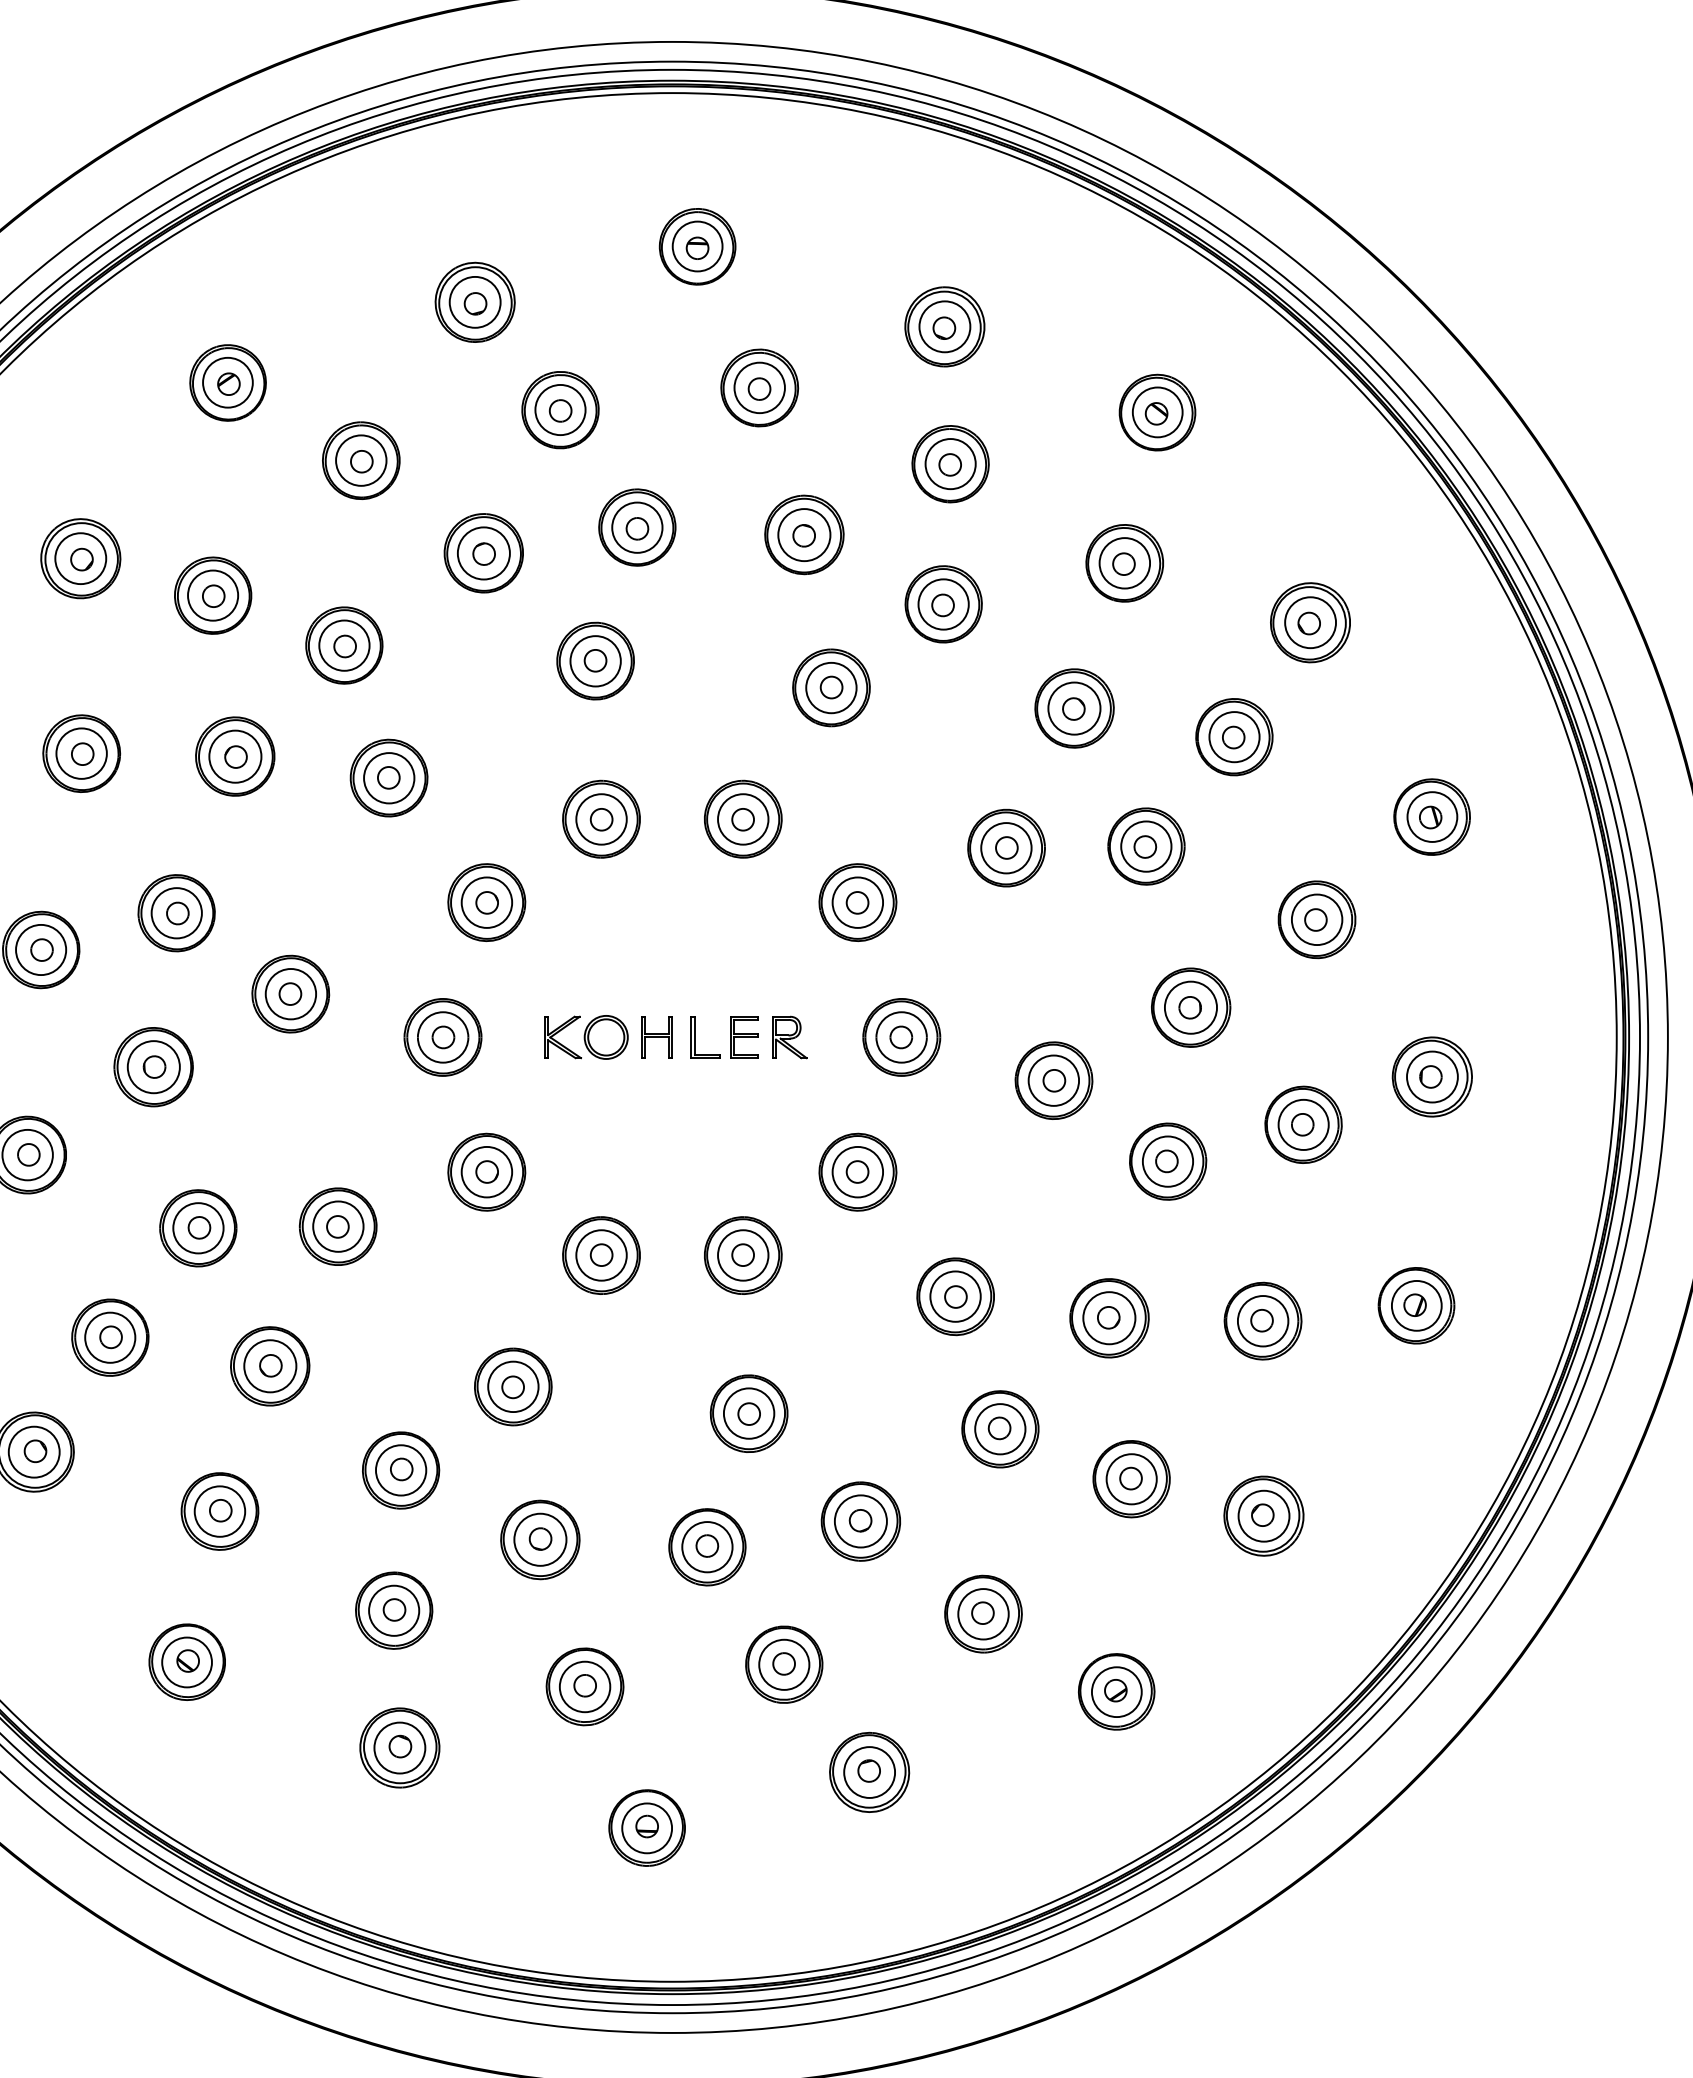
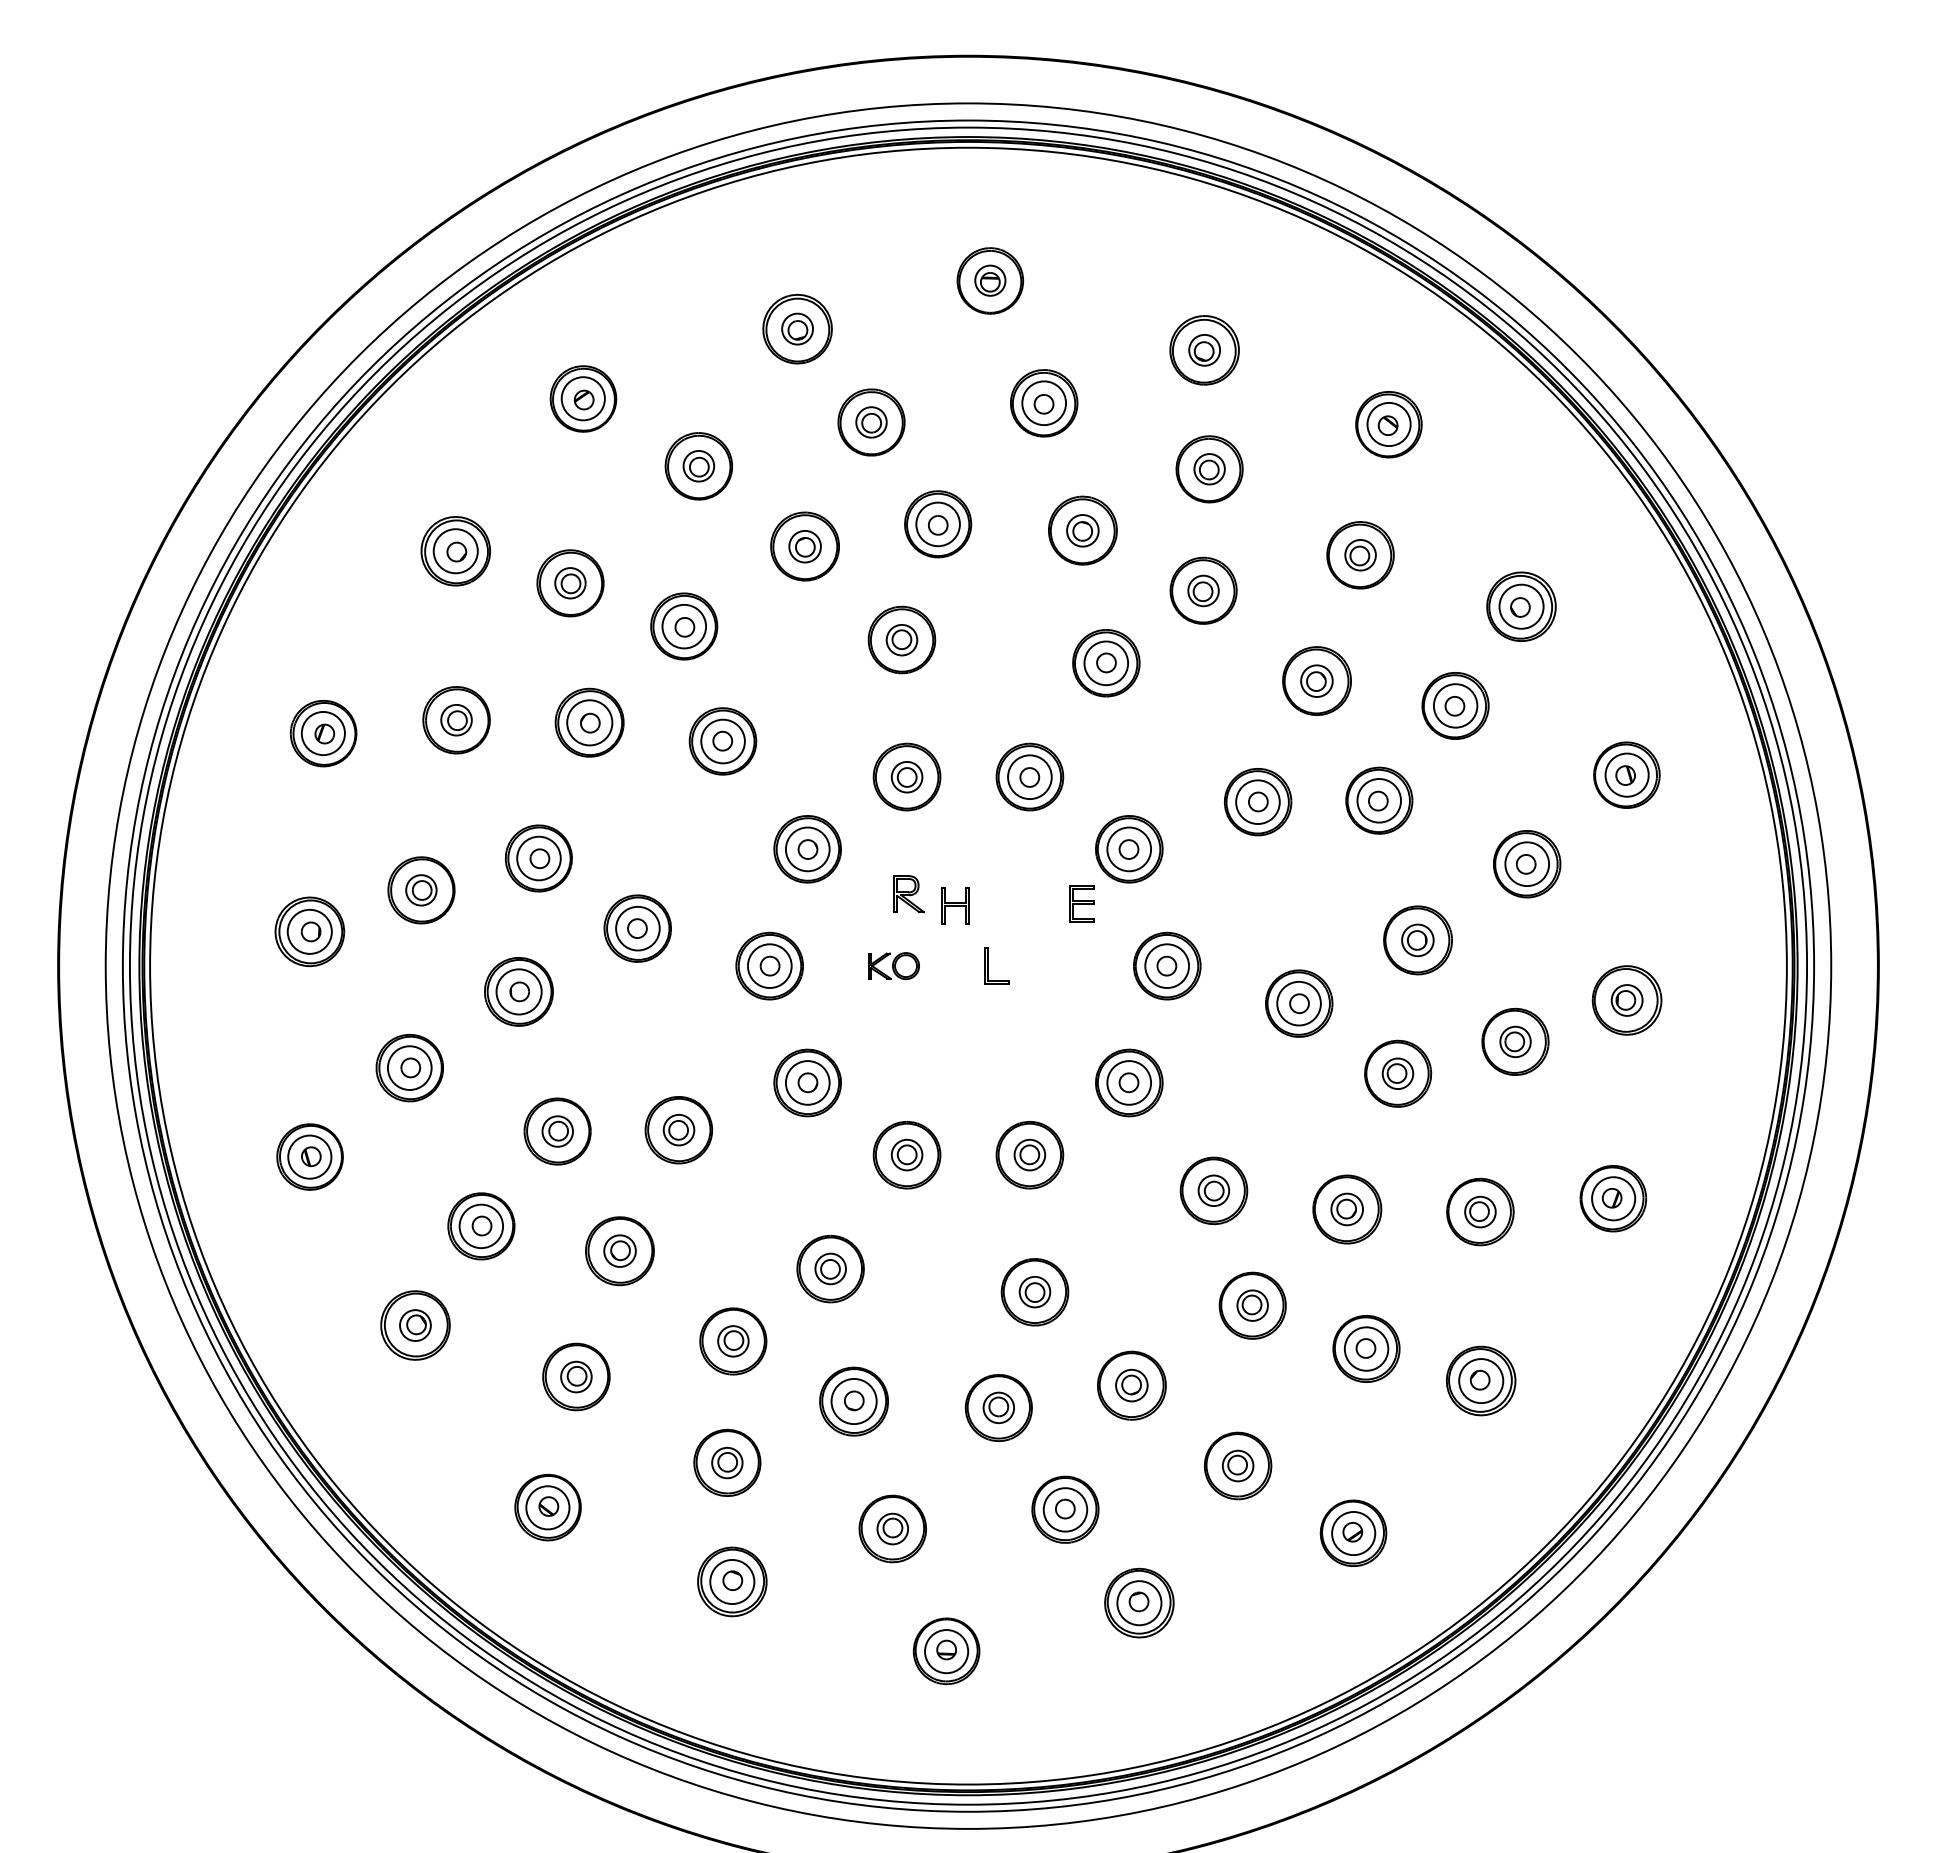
circle: (696, 246) -> (989, 280), size x0.7
circle: (475, 302) -> (797, 329), size x0.7
circle: (944, 327) -> (1204, 350), size x0.7
circle: (560, 410) -> (871, 422), size x0.7
circle: (360, 460) -> (698, 466), size x0.7
circle: (950, 464) -> (1209, 469), size x0.7
circle: (803, 534) -> (1082, 530), size x0.7
circle: (483, 553) -> (804, 546), size x0.7
circle: (1124, 563) -> (1360, 555), size x0.7
circle: (213, 595) -> (570, 583), size x0.7
circle: (943, 603) -> (1203, 590), size x0.7
circle: (595, 661) -> (901, 640), size x0.7
circle: (1073, 707) -> (1316, 680), size x0.7
circle: (81, 753) -> (456, 720), size x0.7
circle: (600, 819) -> (906, 777), size x0.7
circle: (41, 950) -> (421, 890), size x0.7
circle: (1190, 1006) -> (1417, 939), size x0.7
part: (585, 1036) -> (893, 965), size x0.7
part: (657, 1036) -> (955, 905), moved
part: (743, 1036) -> (1081, 903), moved
part: (788, 1037) -> (908, 894), moved
circle: (1432, 1077) -> (1627, 1000), size x0.7
circle: (1303, 1124) -> (1515, 1041), size x0.7
circle: (1167, 1161) -> (1397, 1073), size x0.7
circle: (337, 1225) -> (678, 1129), size x0.7
circle: (198, 1228) -> (557, 1131), size x0.7
circle: (600, 1254) -> (906, 1154), size x0.7
circle: (742, 1254) -> (1029, 1154), size x0.7
circle: (955, 1296) -> (1213, 1190), size x0.7
circle: (1108, 1318) -> (1346, 1209), size x0.7
circle: (1263, 1320) -> (1480, 1211), size x0.7
circle: (269, 1365) -> (619, 1250), size x0.7
circle: (513, 1386) -> (830, 1268), size x0.7
circle: (748, 1412) -> (1034, 1291), size x0.7
circle: (1000, 1429) -> (1252, 1305), size x0.7
circle: (34, 1452) -> (415, 1325), size x0.7
circle: (401, 1470) -> (733, 1341), size x0.7
circle: (220, 1510) -> (576, 1376), size x0.7
circle: (860, 1521) -> (1131, 1385), size x0.7
circle: (707, 1546) -> (998, 1407), size x0.7
circle: (394, 1610) -> (727, 1462), size x0.7
circle: (982, 1613) -> (1237, 1465), size x0.7
circle: (584, 1686) -> (892, 1528), size x0.7

